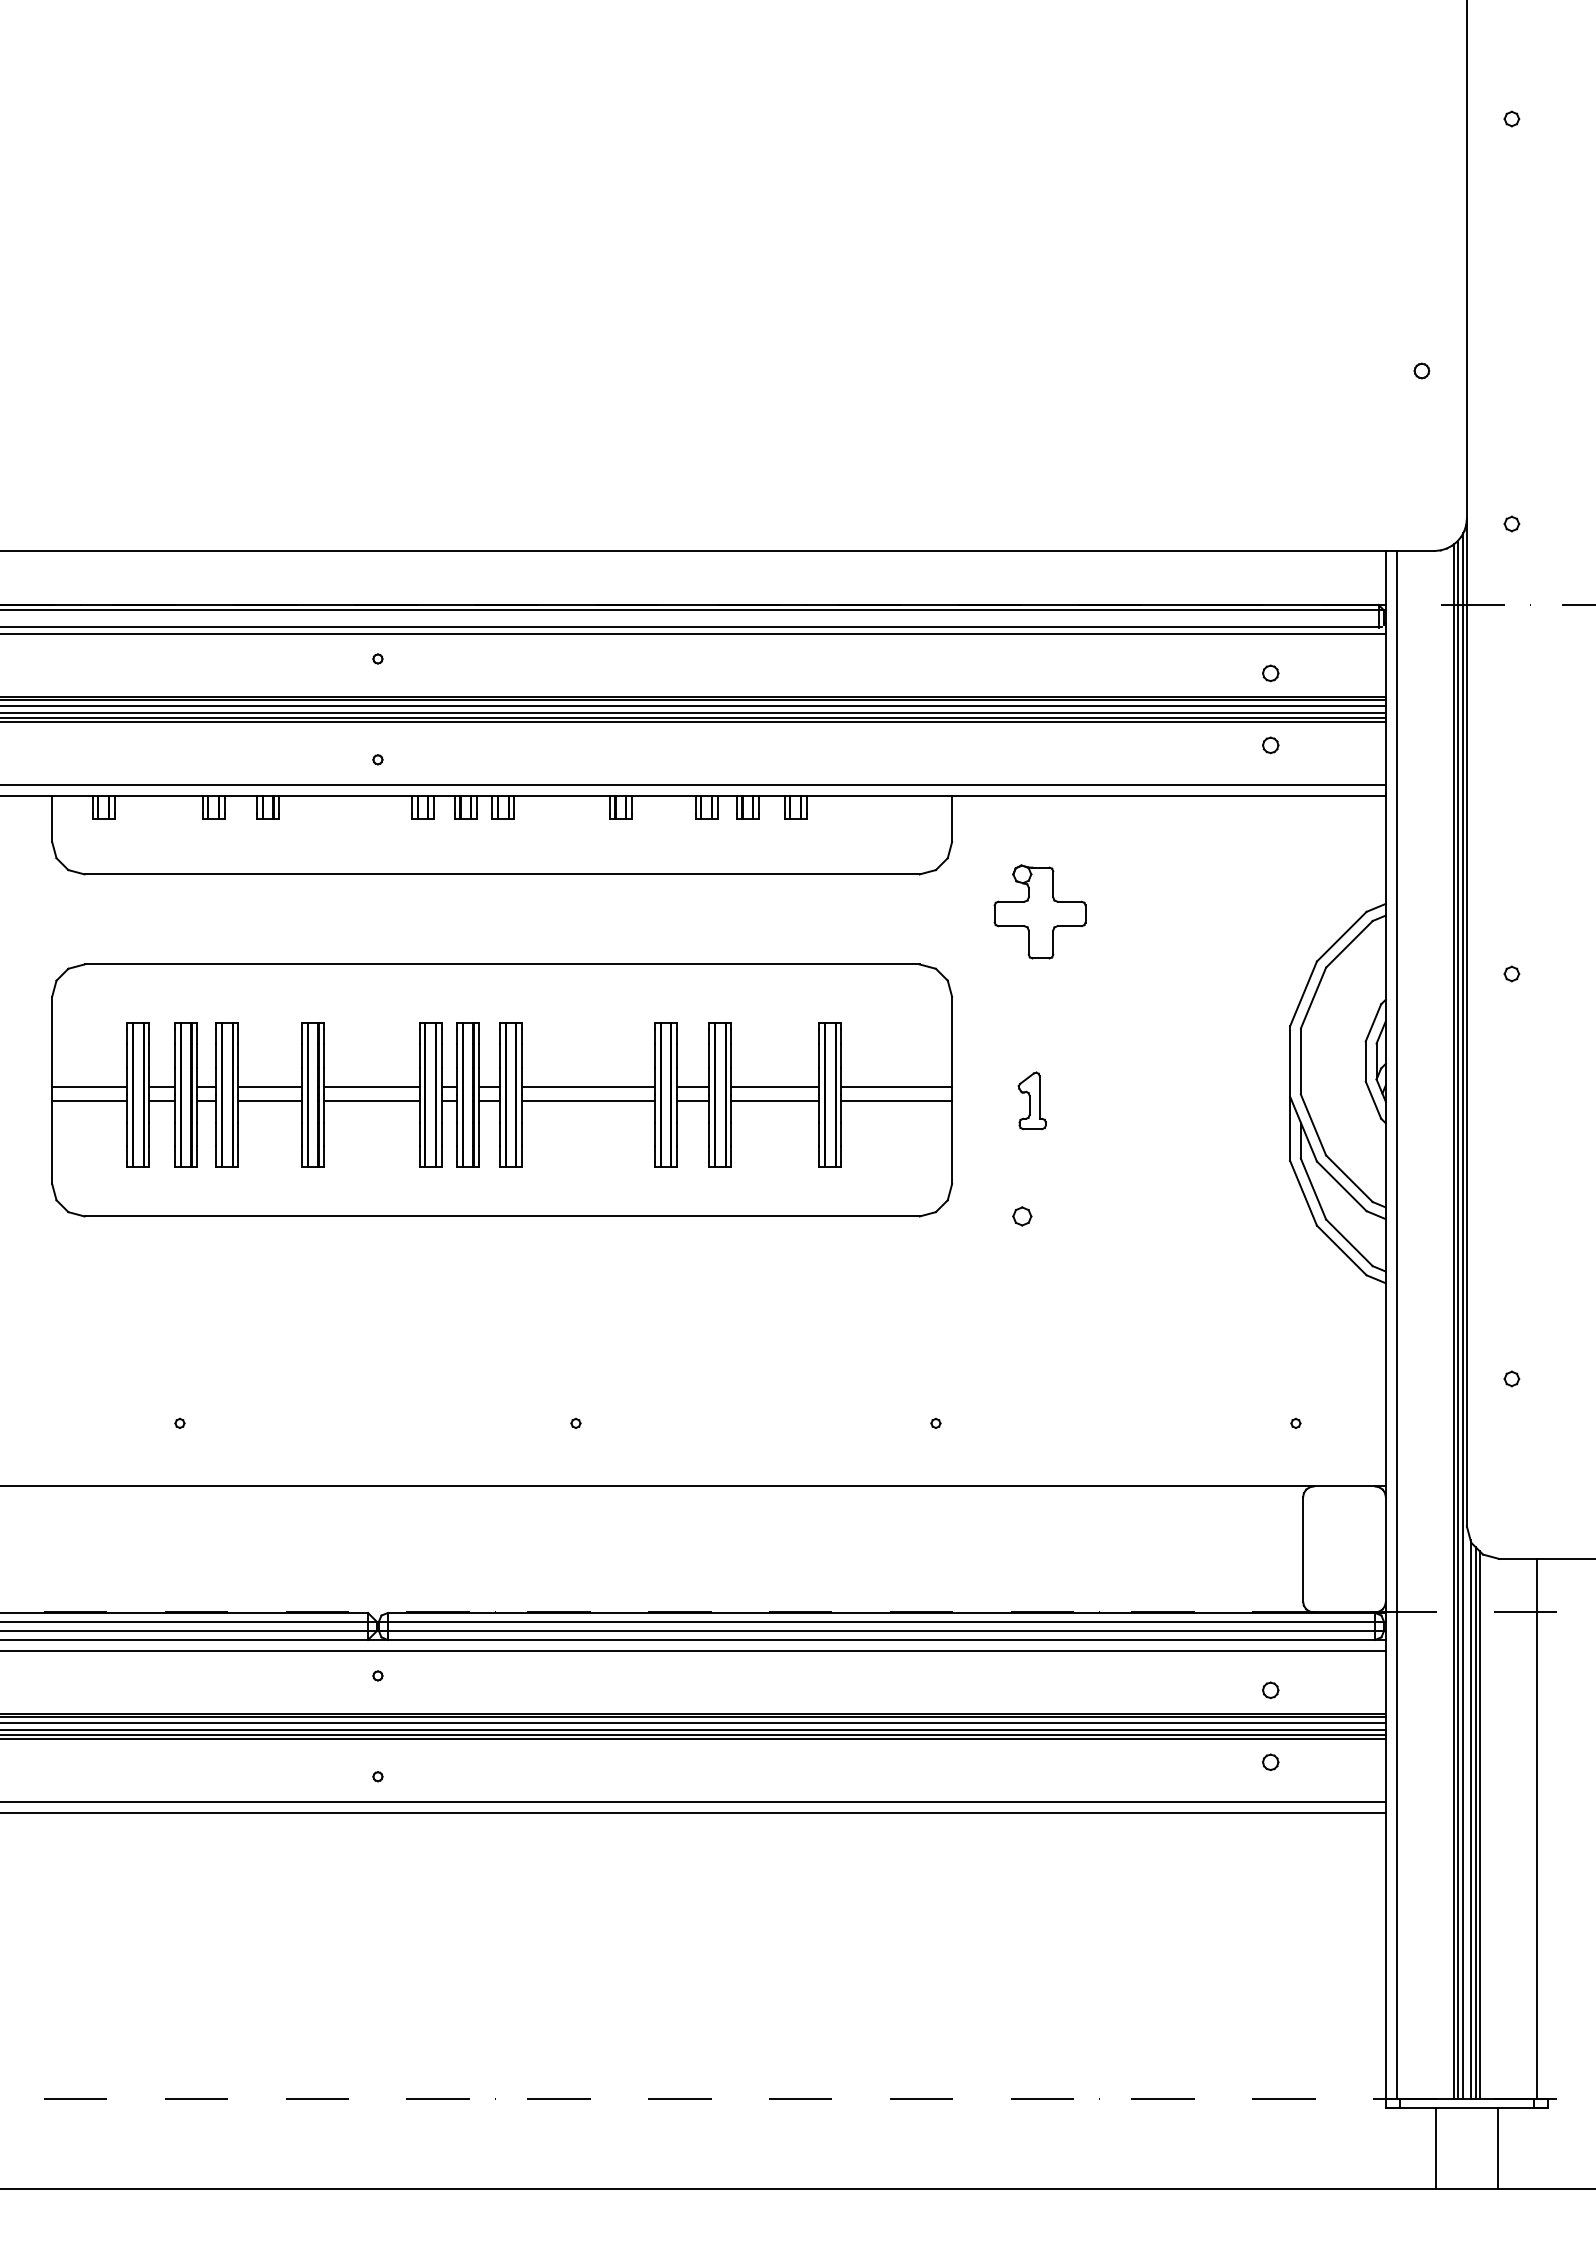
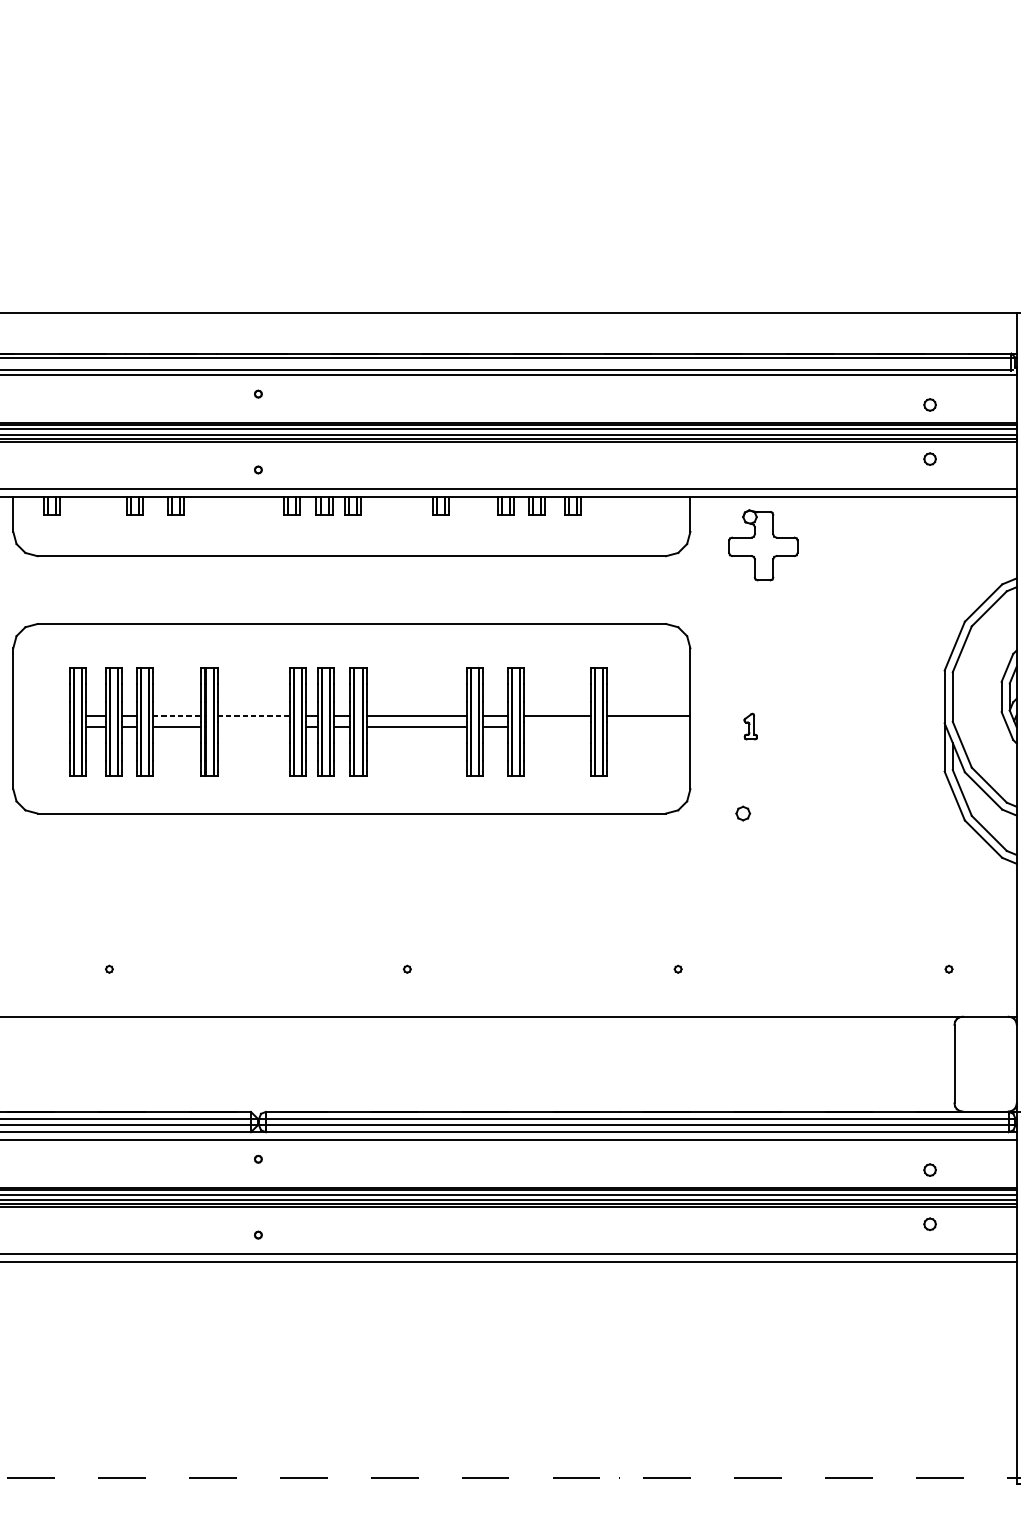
part: (1039, 911) -> (762, 545), moved
line: (89, 1086) -> (41, 715), removed
line: (270, 1086) -> (177, 715), solid -> dashed
line: (371, 1086) -> (253, 715), solid -> dashed
part: (1031, 1100) -> (750, 726), size x0.6
line: (89, 1101) -> (41, 727), removed
line: (371, 1101) -> (253, 727), removed
line: (774, 1101) -> (556, 727), removed
line: (896, 1101) -> (648, 727), removed

